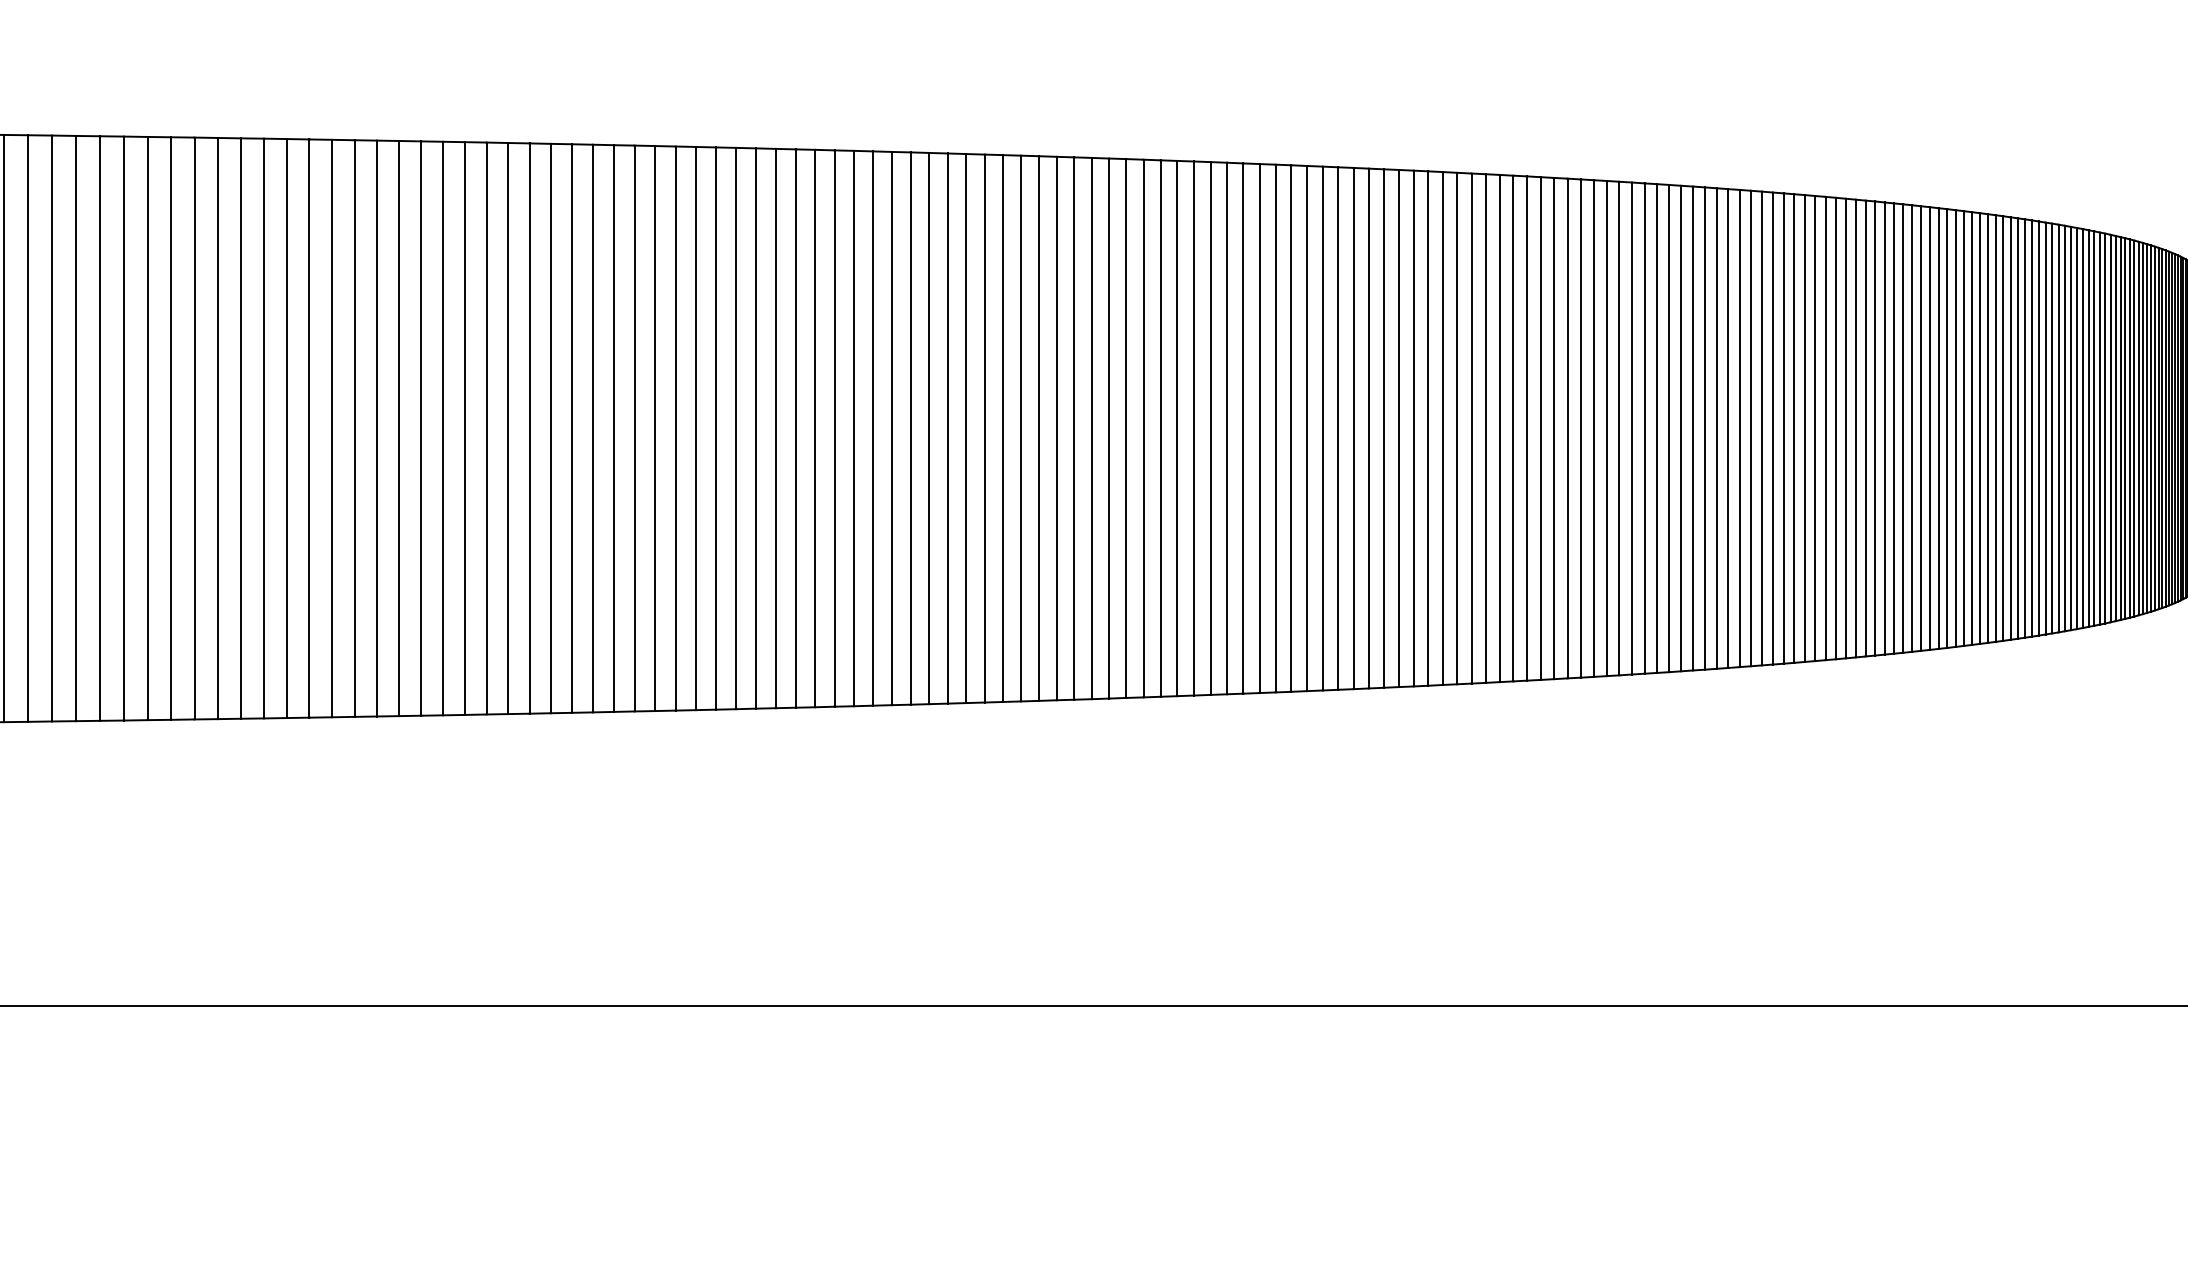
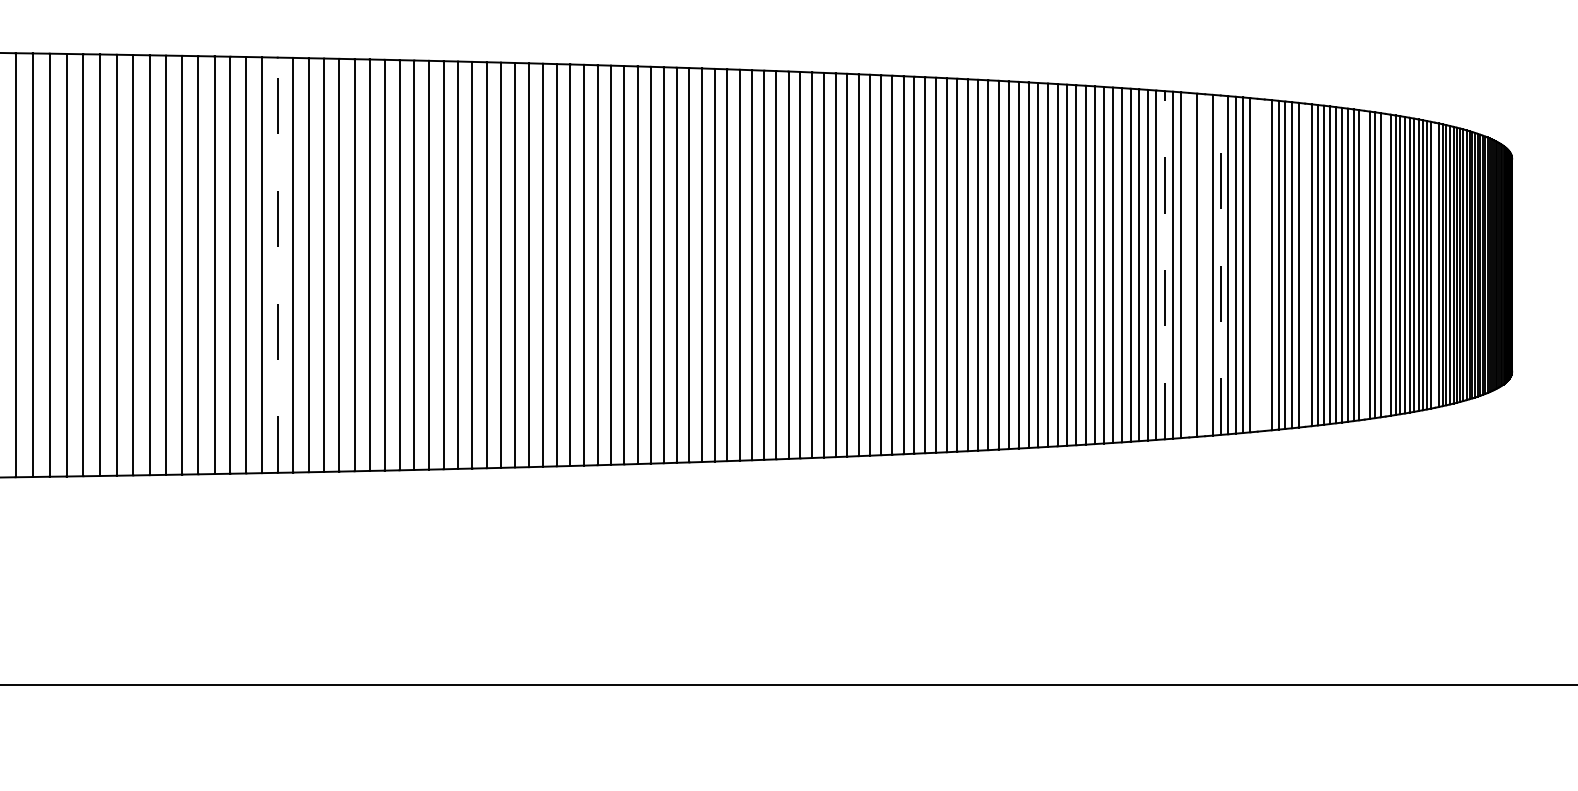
line: (508, 428) -> (278, 265), solid -> dashed
line: (1728, 428) -> (1165, 265), solid -> dashed
line: (1761, 428) -> (1189, 265), removed
line: (1783, 428) -> (1205, 265), removed
line: (1805, 428) -> (1221, 265), solid -> dashed
line: (1855, 428) -> (1257, 265), removed
line: (1865, 428) -> (1264, 265), removed
line: (1921, 428) -> (1305, 265), removed
line: (2003, 428) -> (1365, 265), removed
line: (2031, 428) -> (1385, 265), removed
line: (2099, 428) -> (1434, 265), removed

